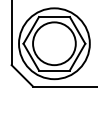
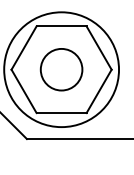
circle: (54, 43) -> (61, 69), size x0.6

